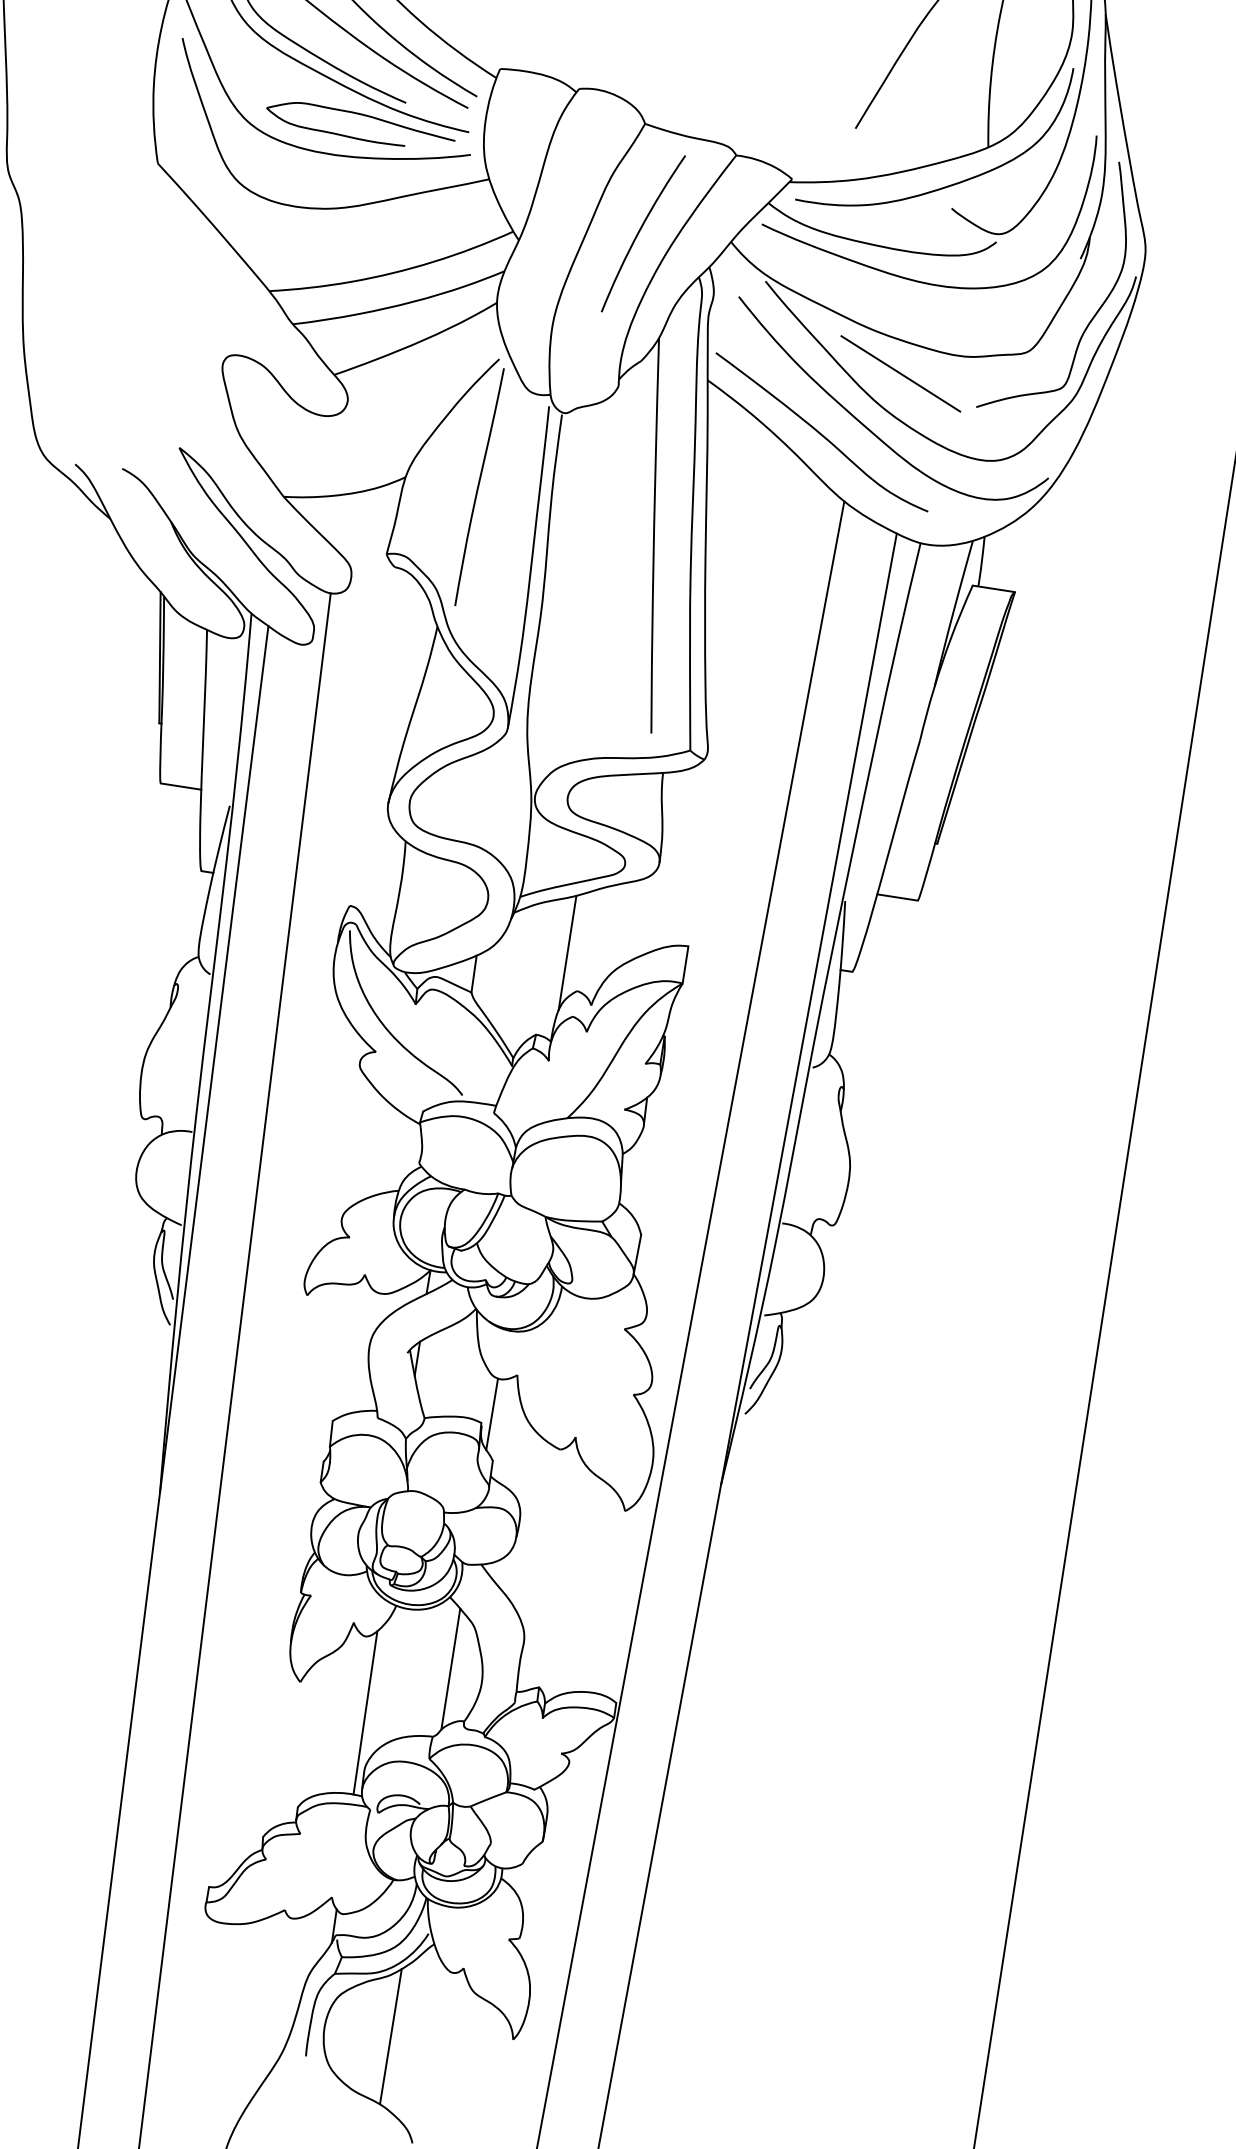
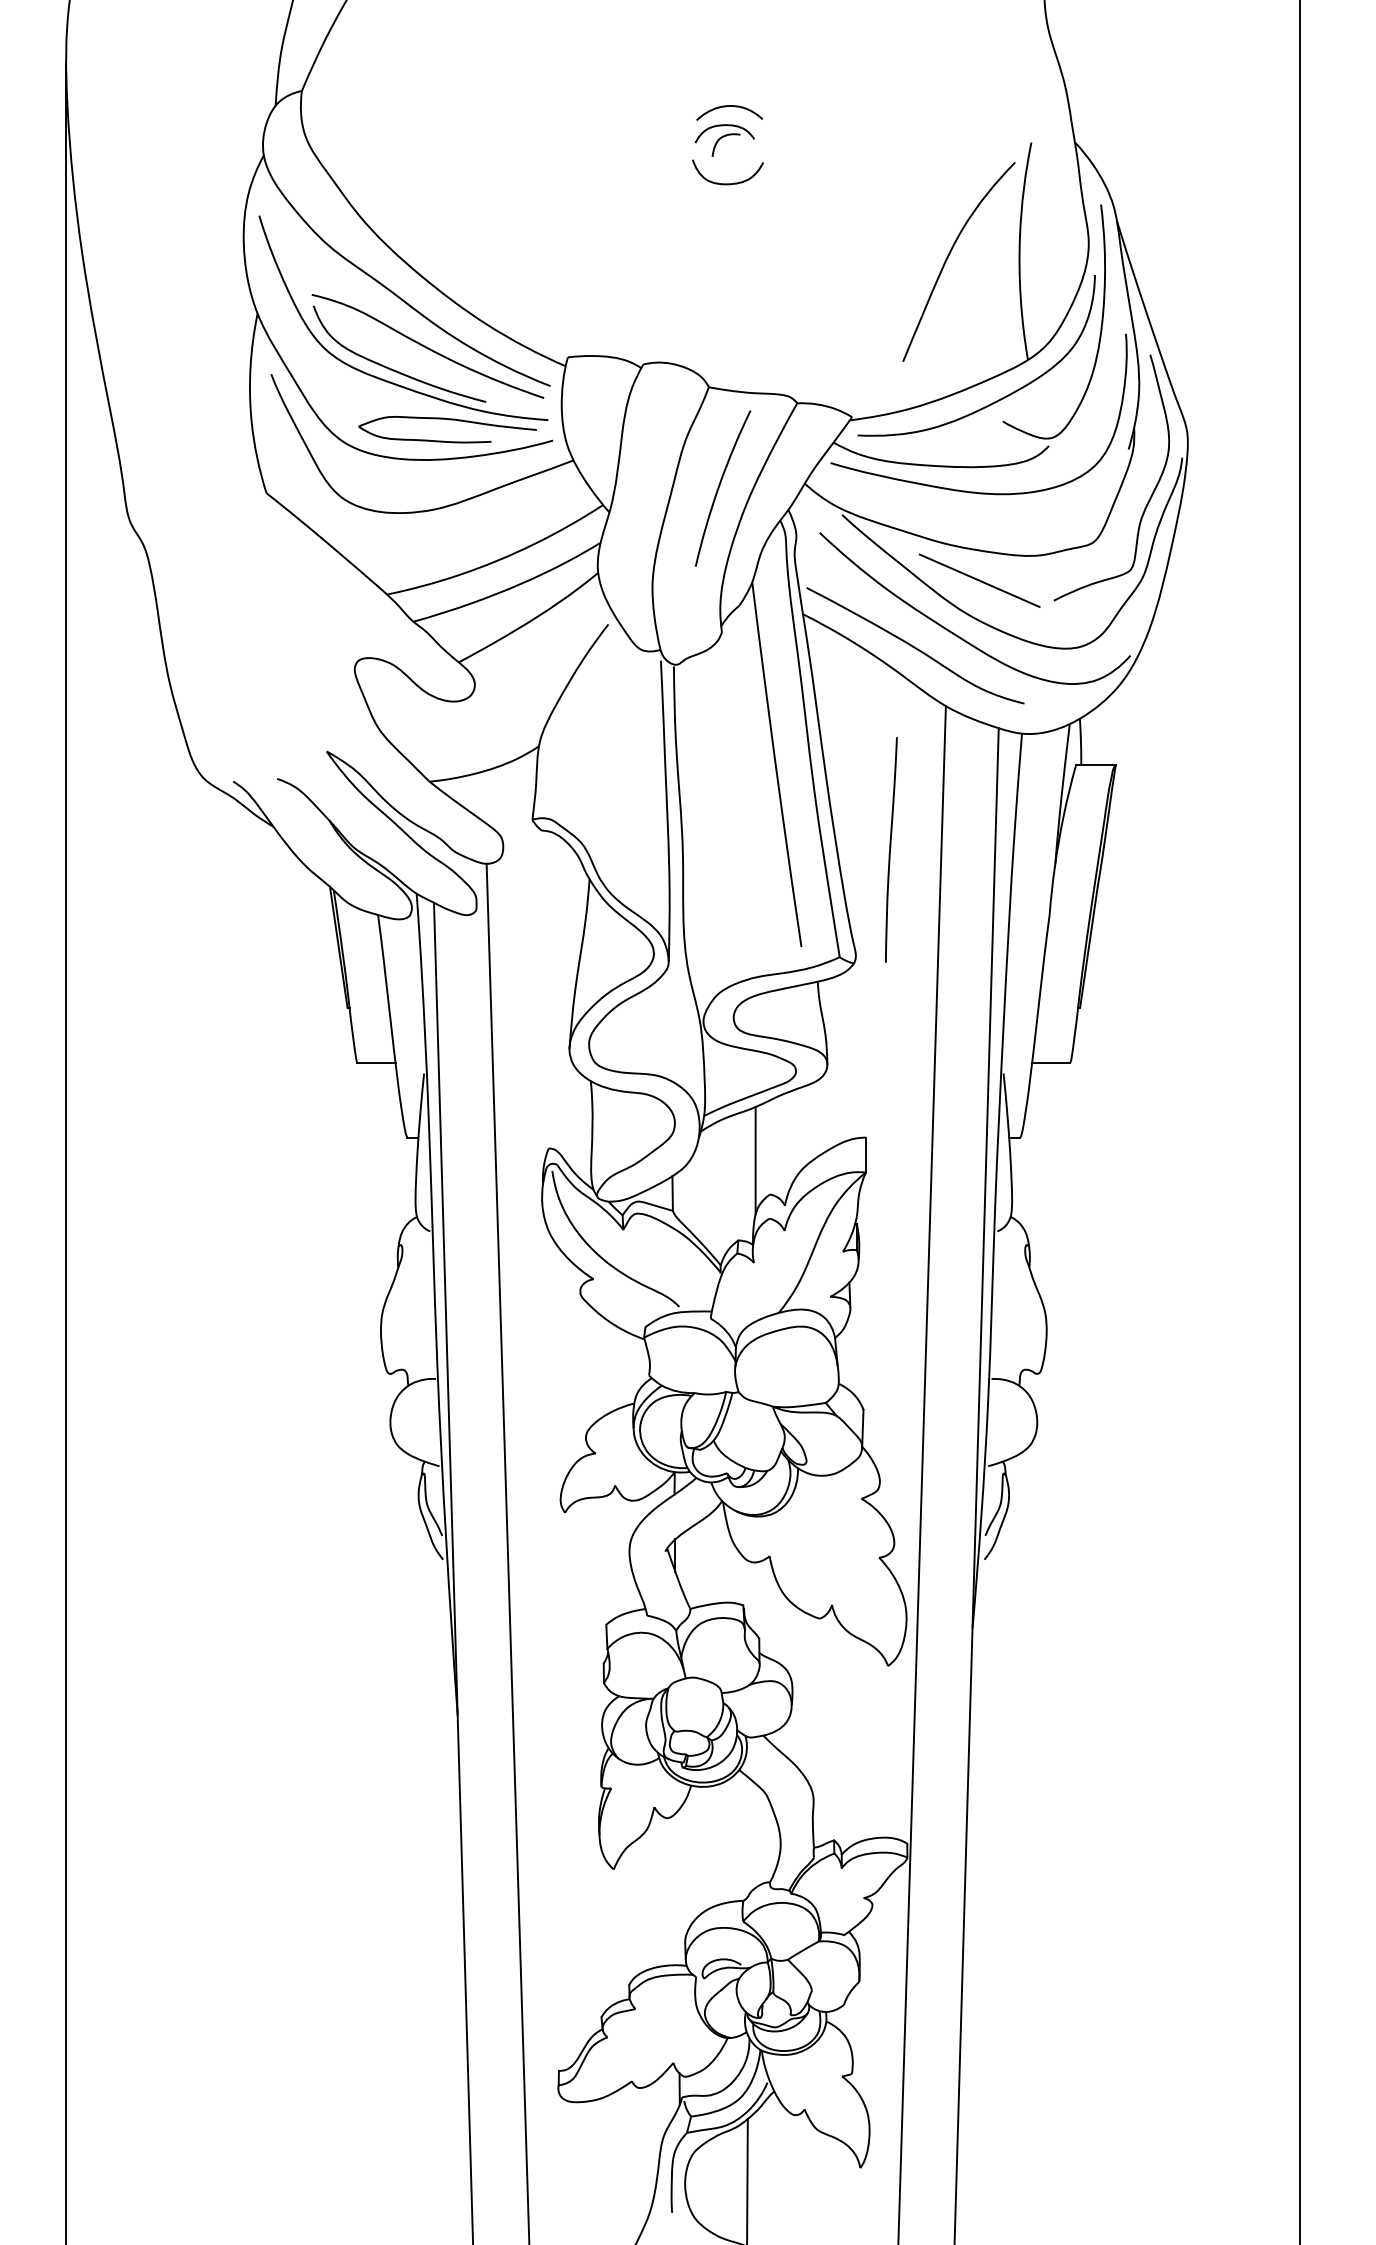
curve: (479, 485) -> (891, 848), moved
line: (491, 1413) -> (751, 1595), removed
line: (451, 1669) -> (750, 1836), removed
line: (364, 1712) -> (677, 1888), removed

